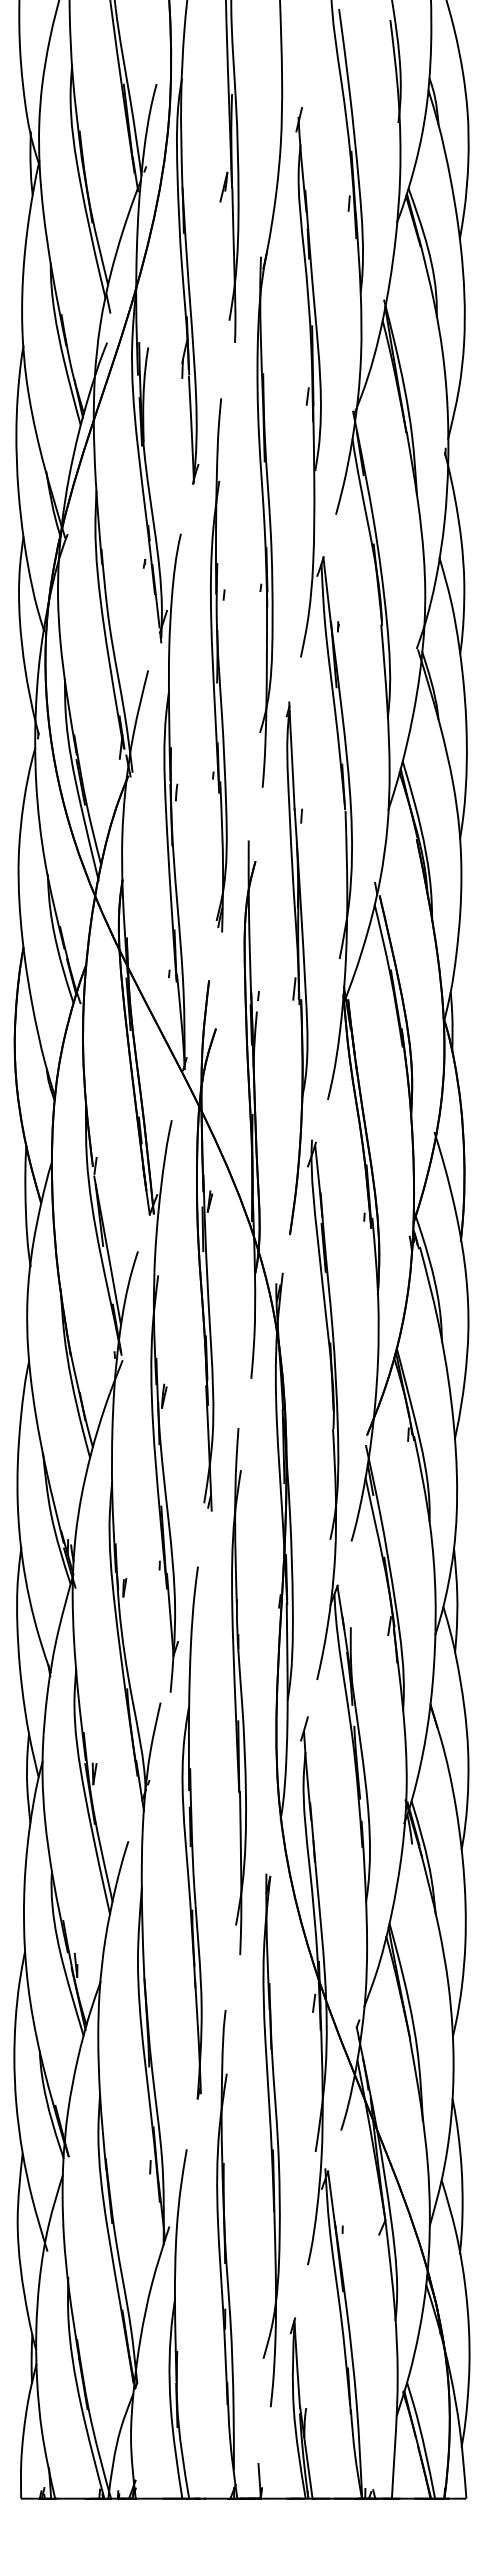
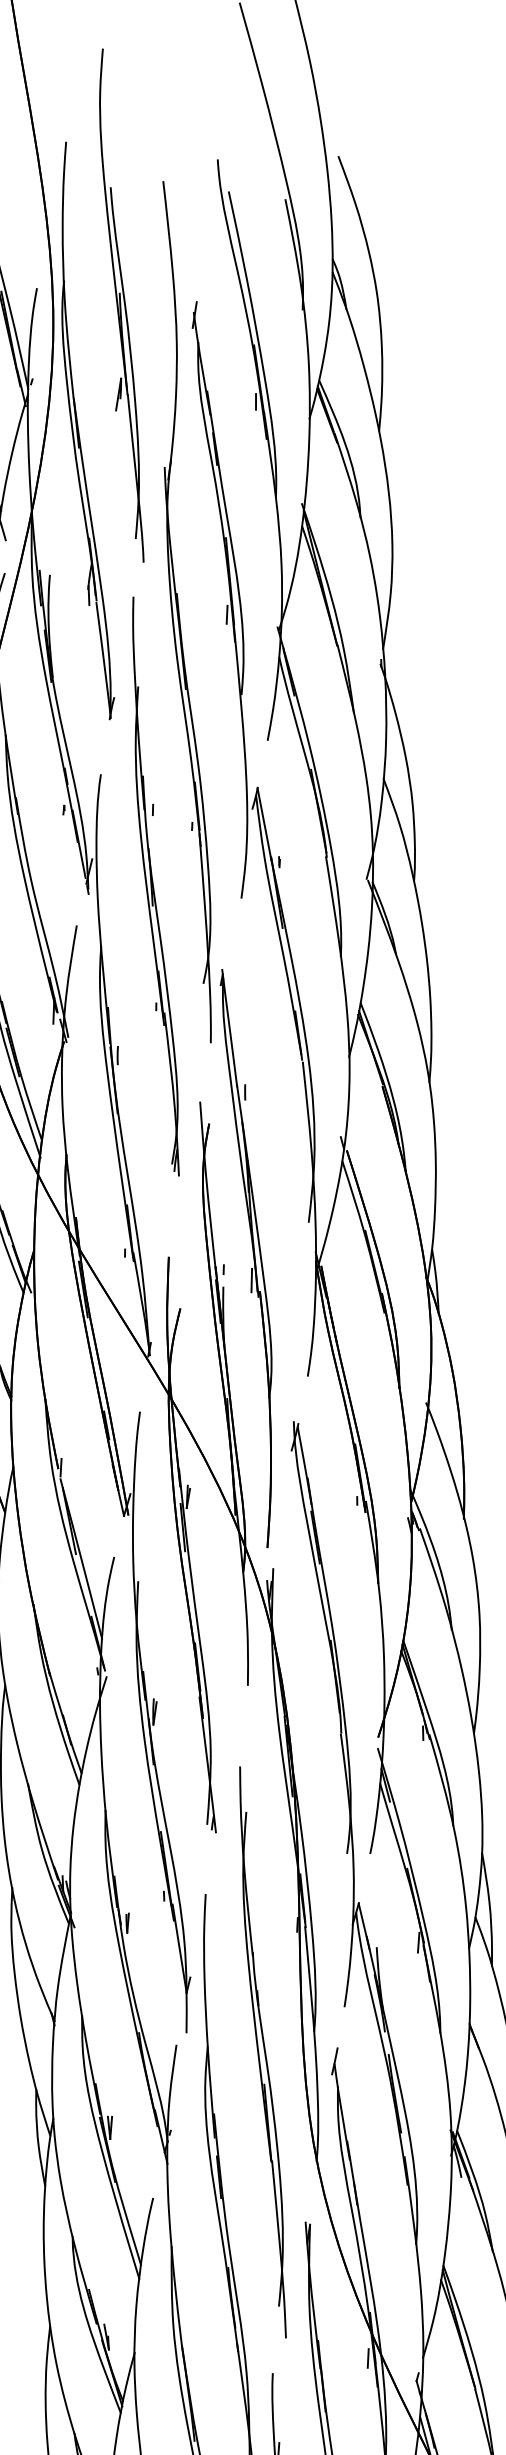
part: (218, 665) -> (152, 886), moved
part: (296, 968) -> (252, 1258), moved
part: (238, 1691) -> (262, 2052), moved

